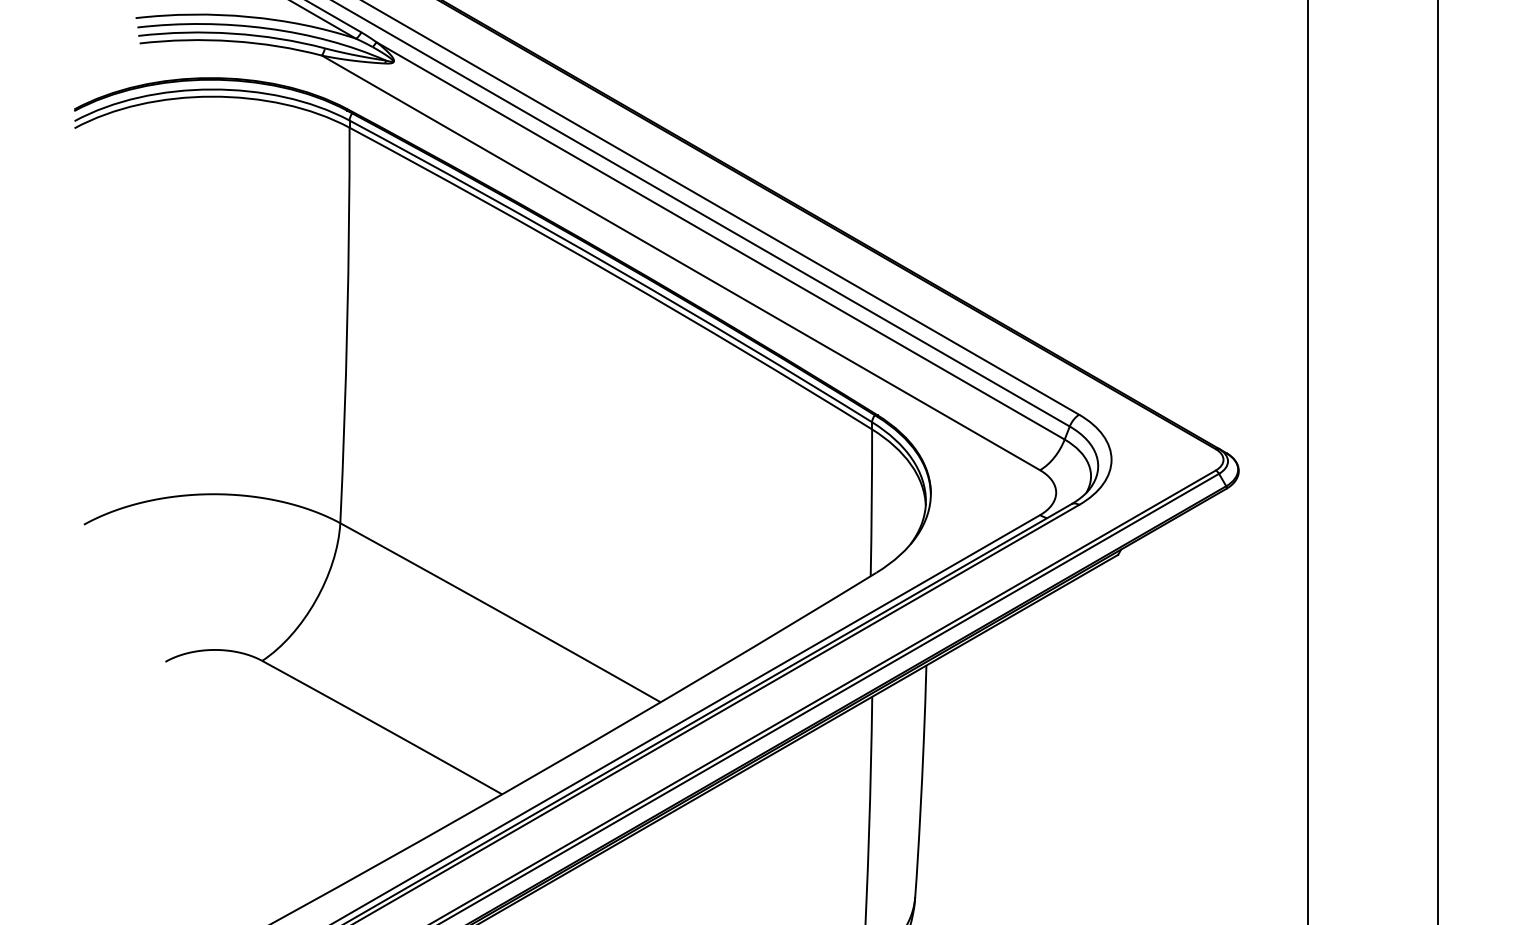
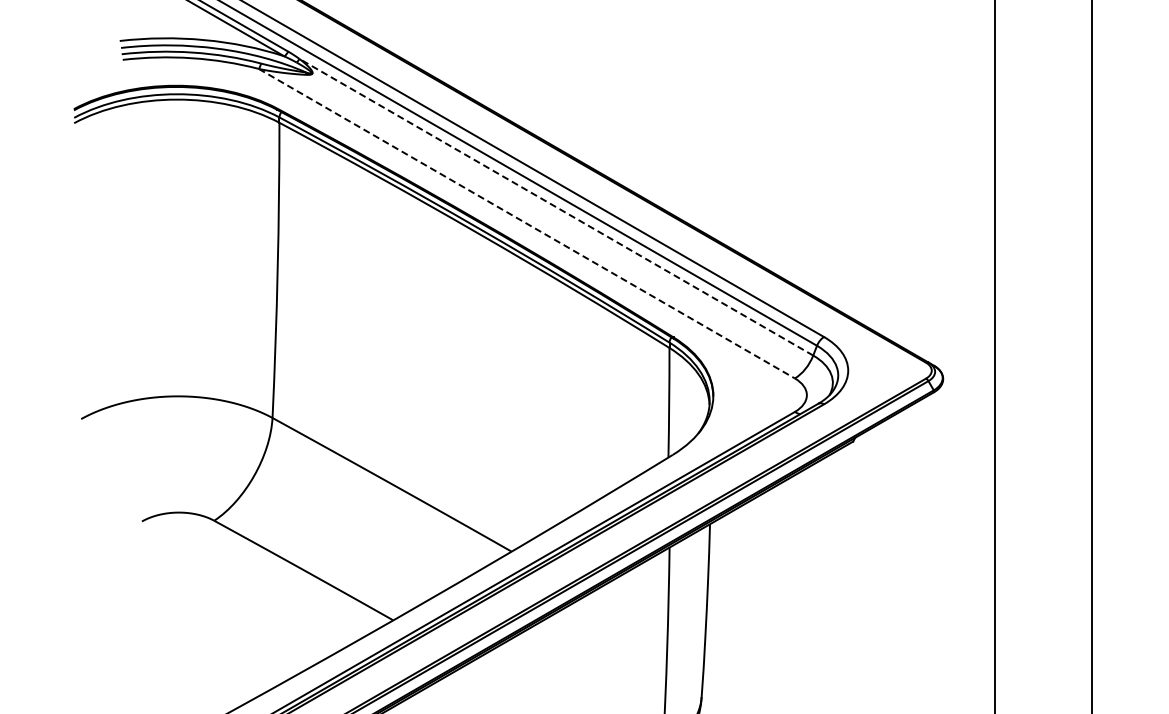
line: (720, 241) -> (556, 207), solid -> dashed
line: (681, 262) -> (527, 223), solid -> dashed

